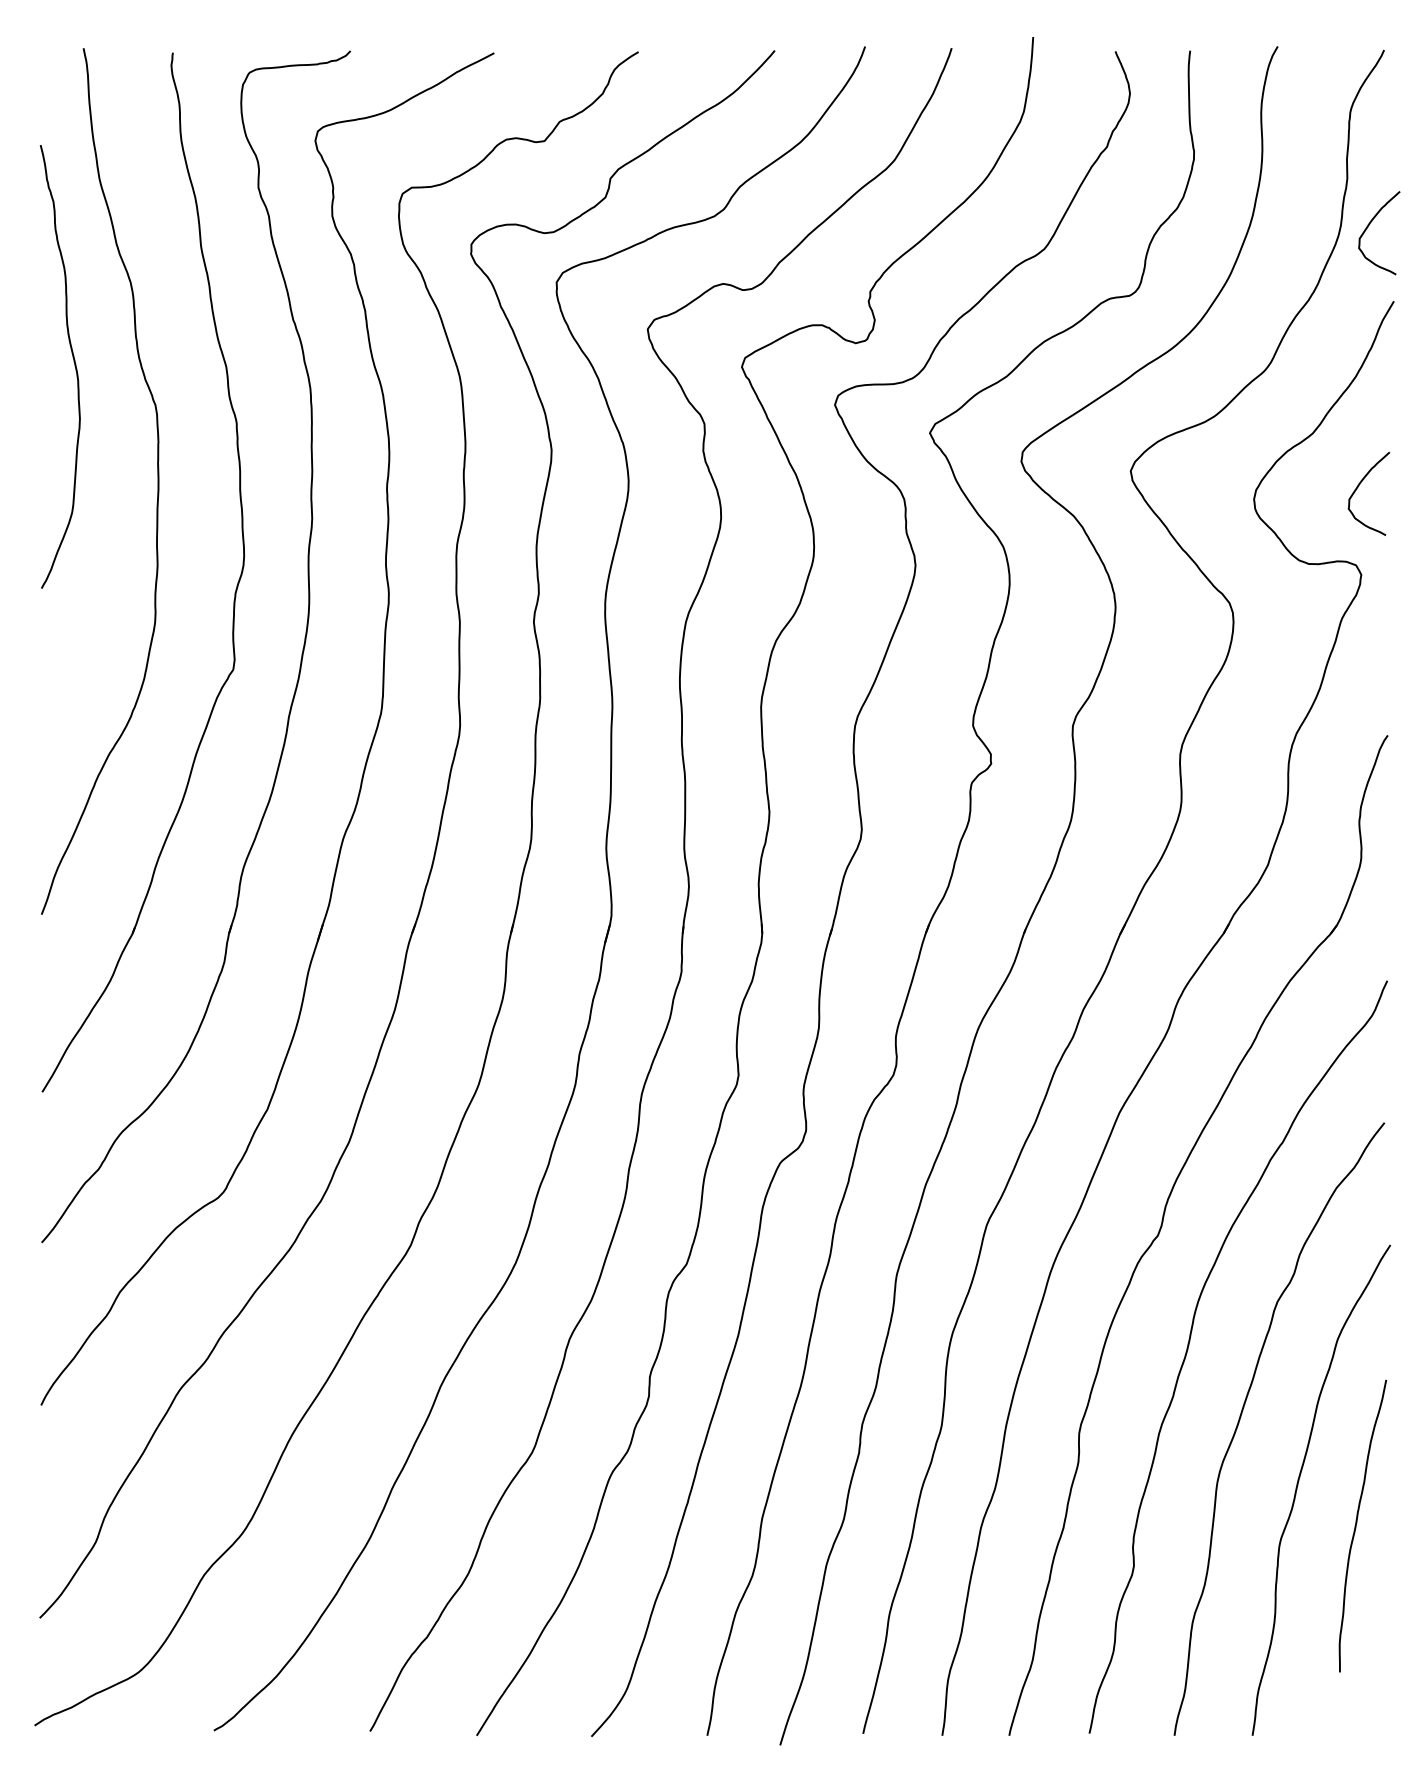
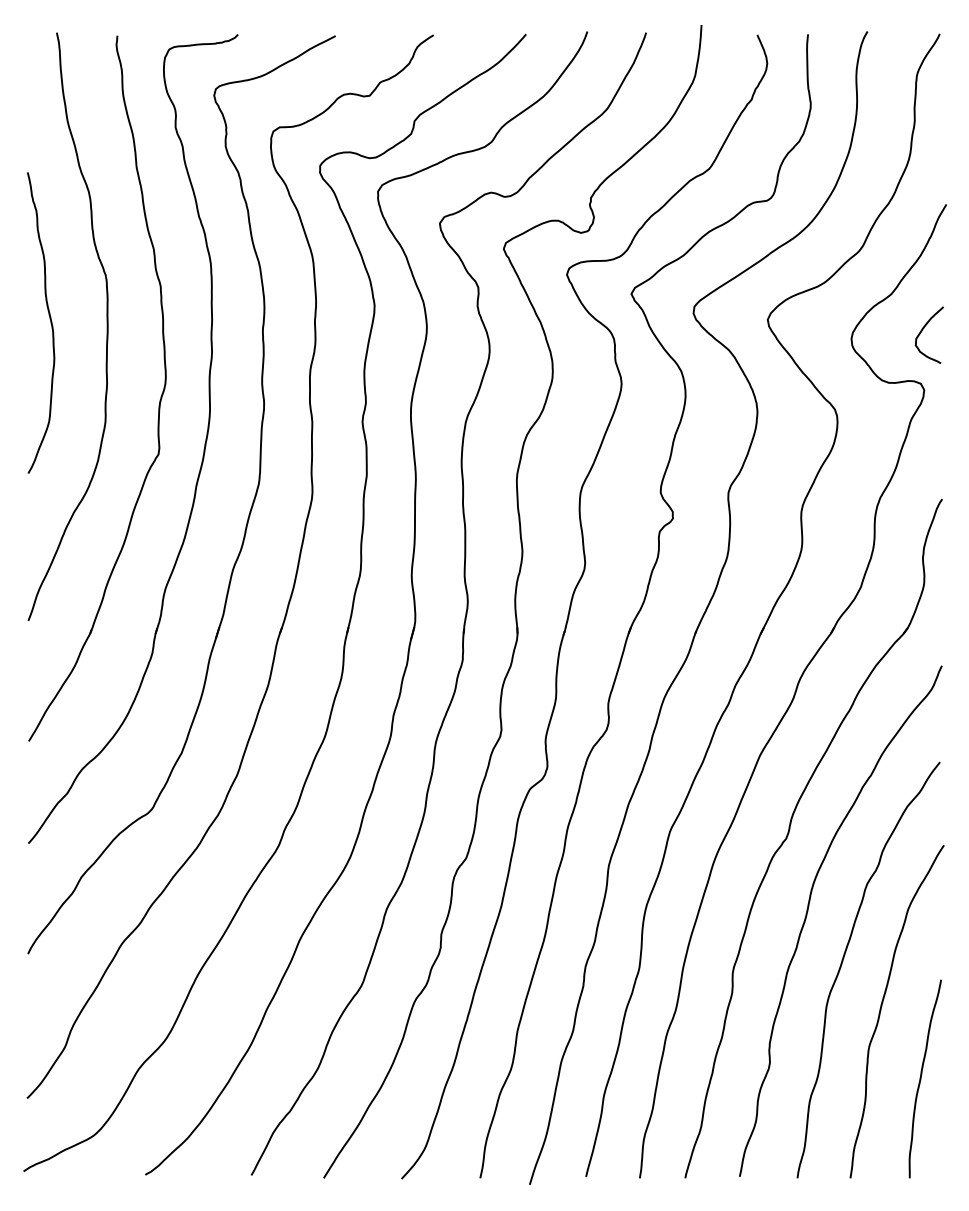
curve: (1368, 227) -> (929, 154), removed
curve: (72, 361) -> (49, 319), moved
curve: (1357, 1525) -> (921, 1078), moved

